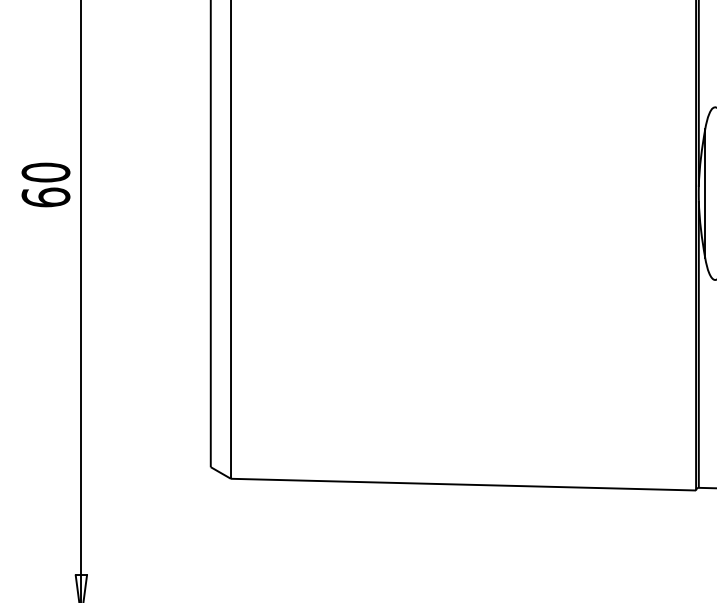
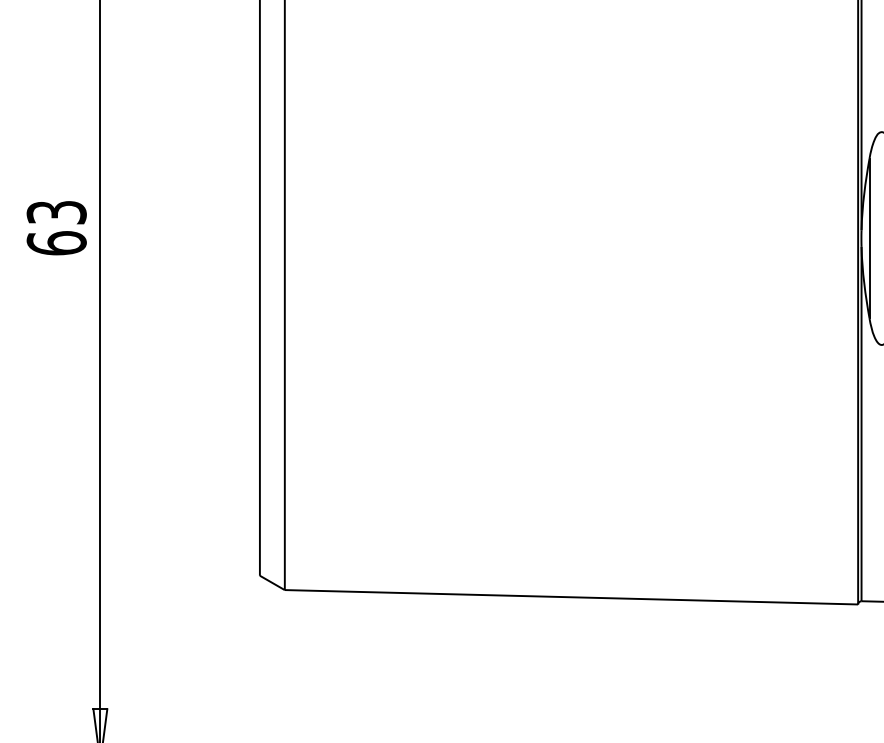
text: (45, 172) -> (56, 212), 60 -> 63

